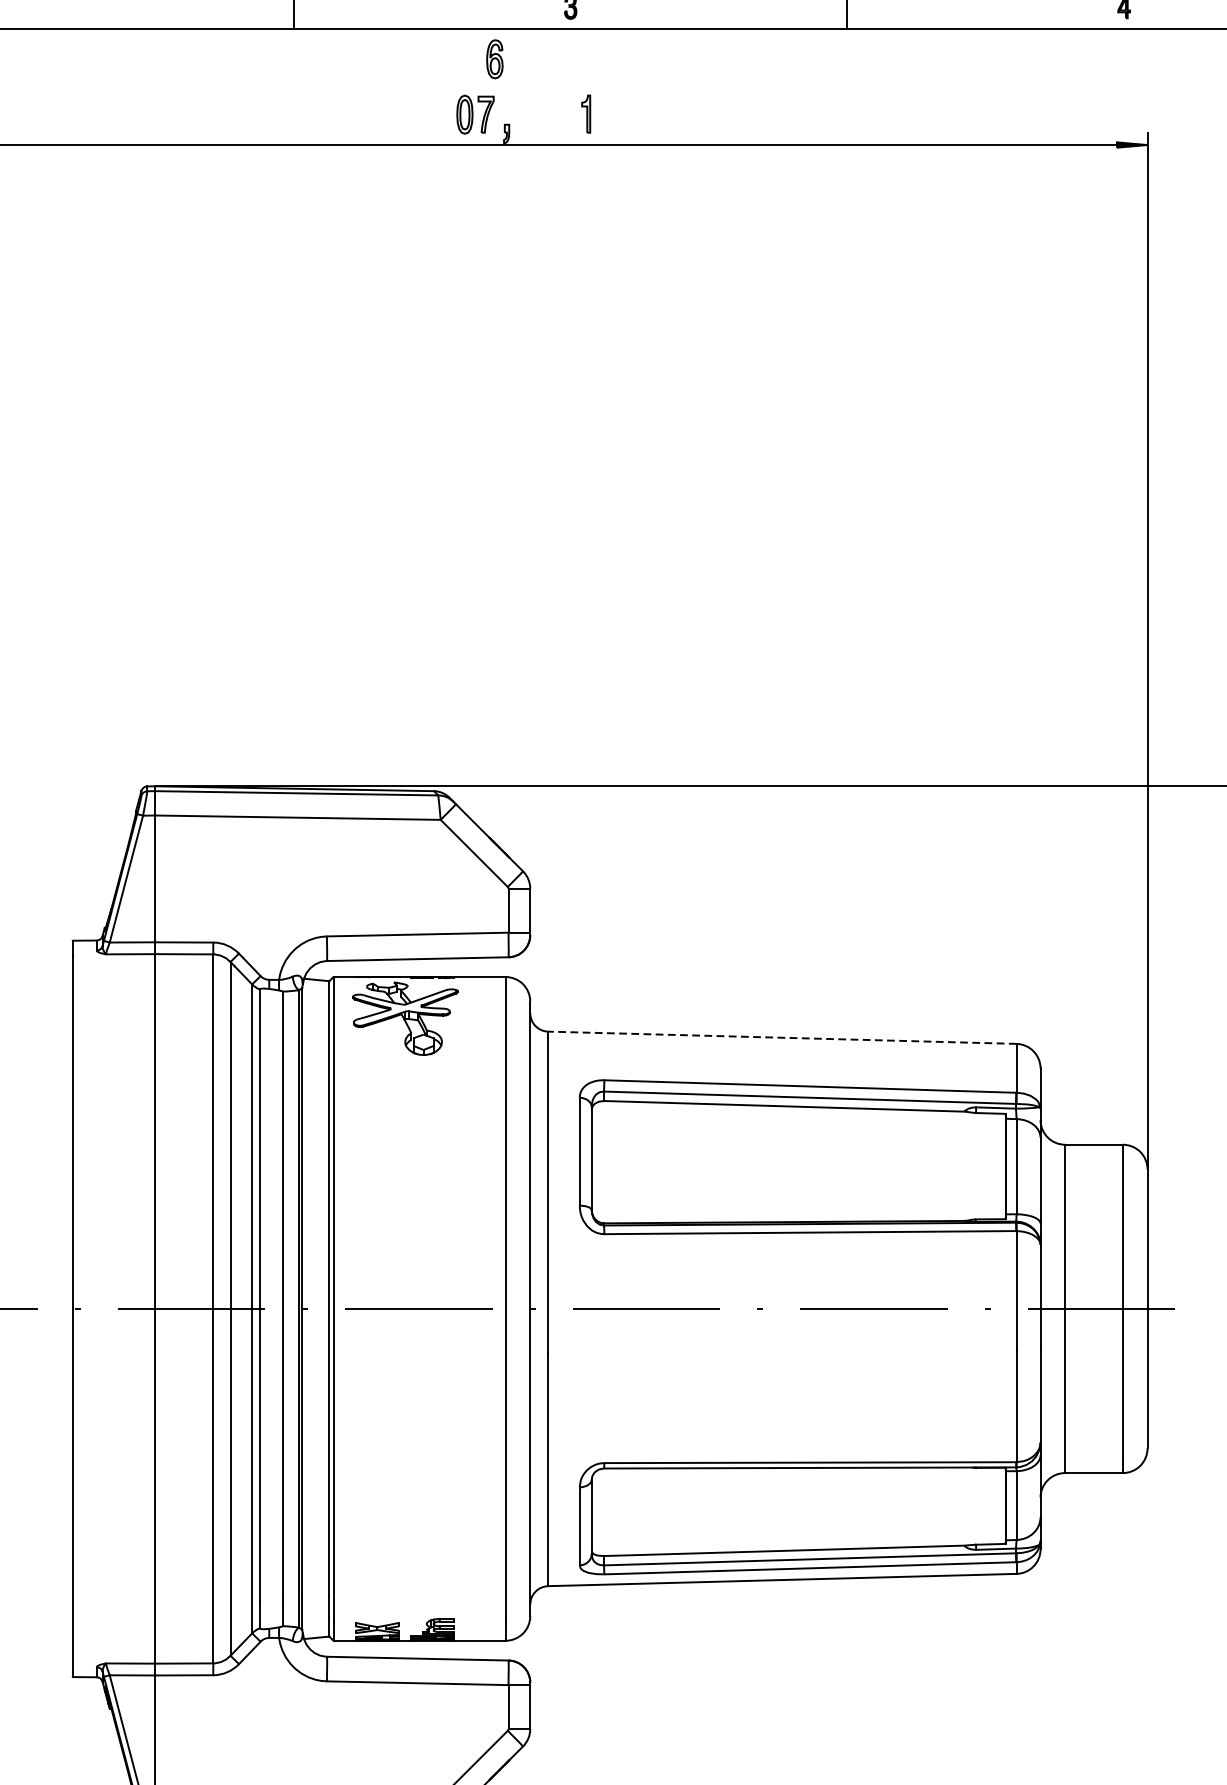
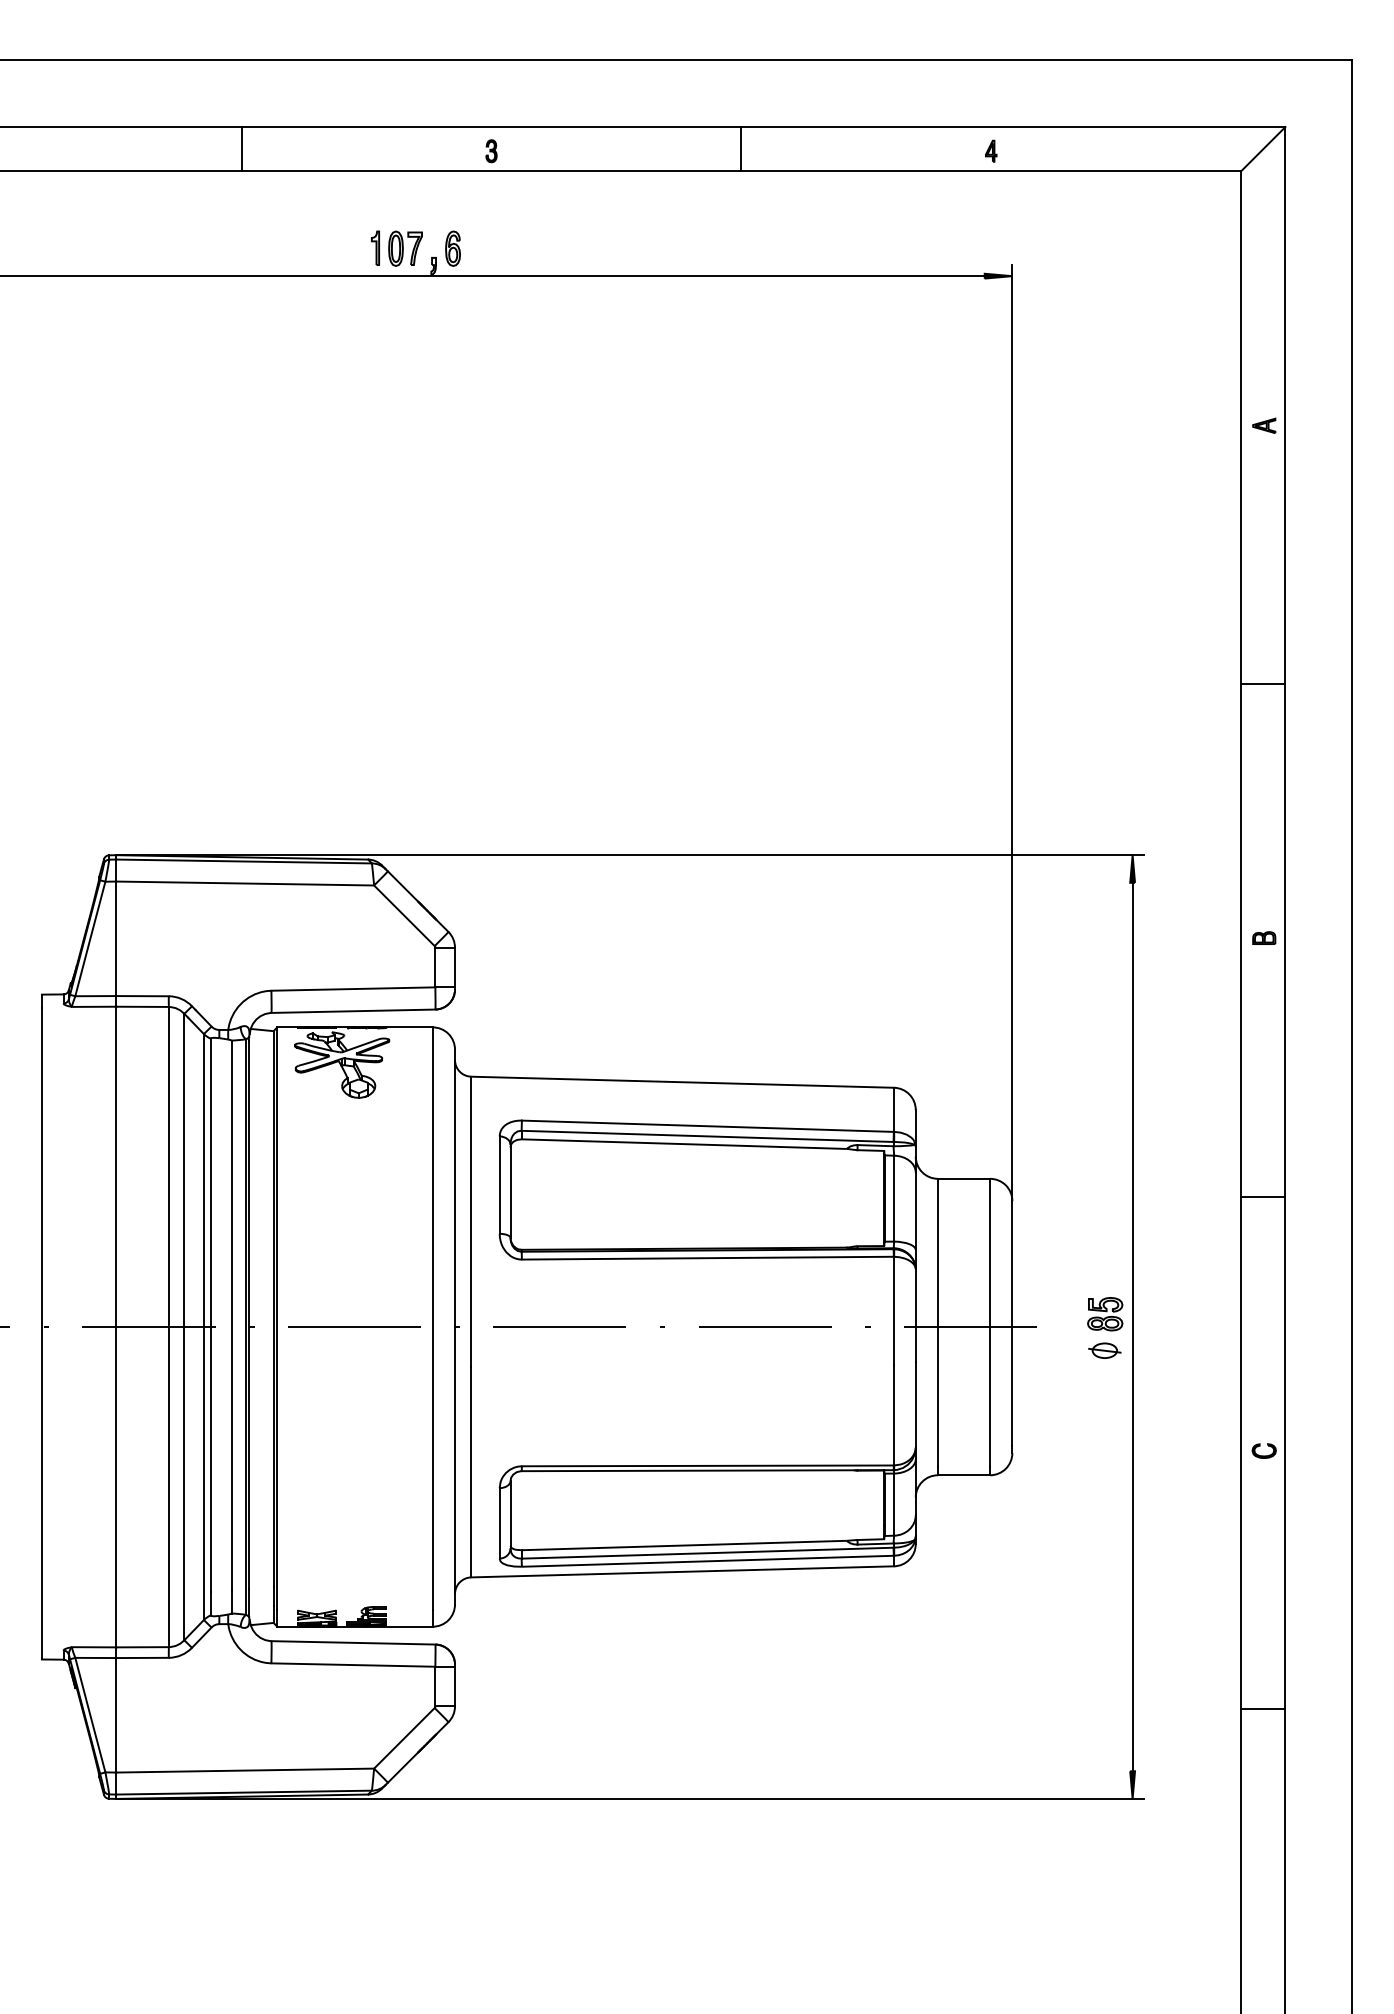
part: (494, 59) -> (452, 248), moved
part: (586, 113) -> (375, 247), moved
line: (782, 1038) -> (682, 1082), dashed -> solid

